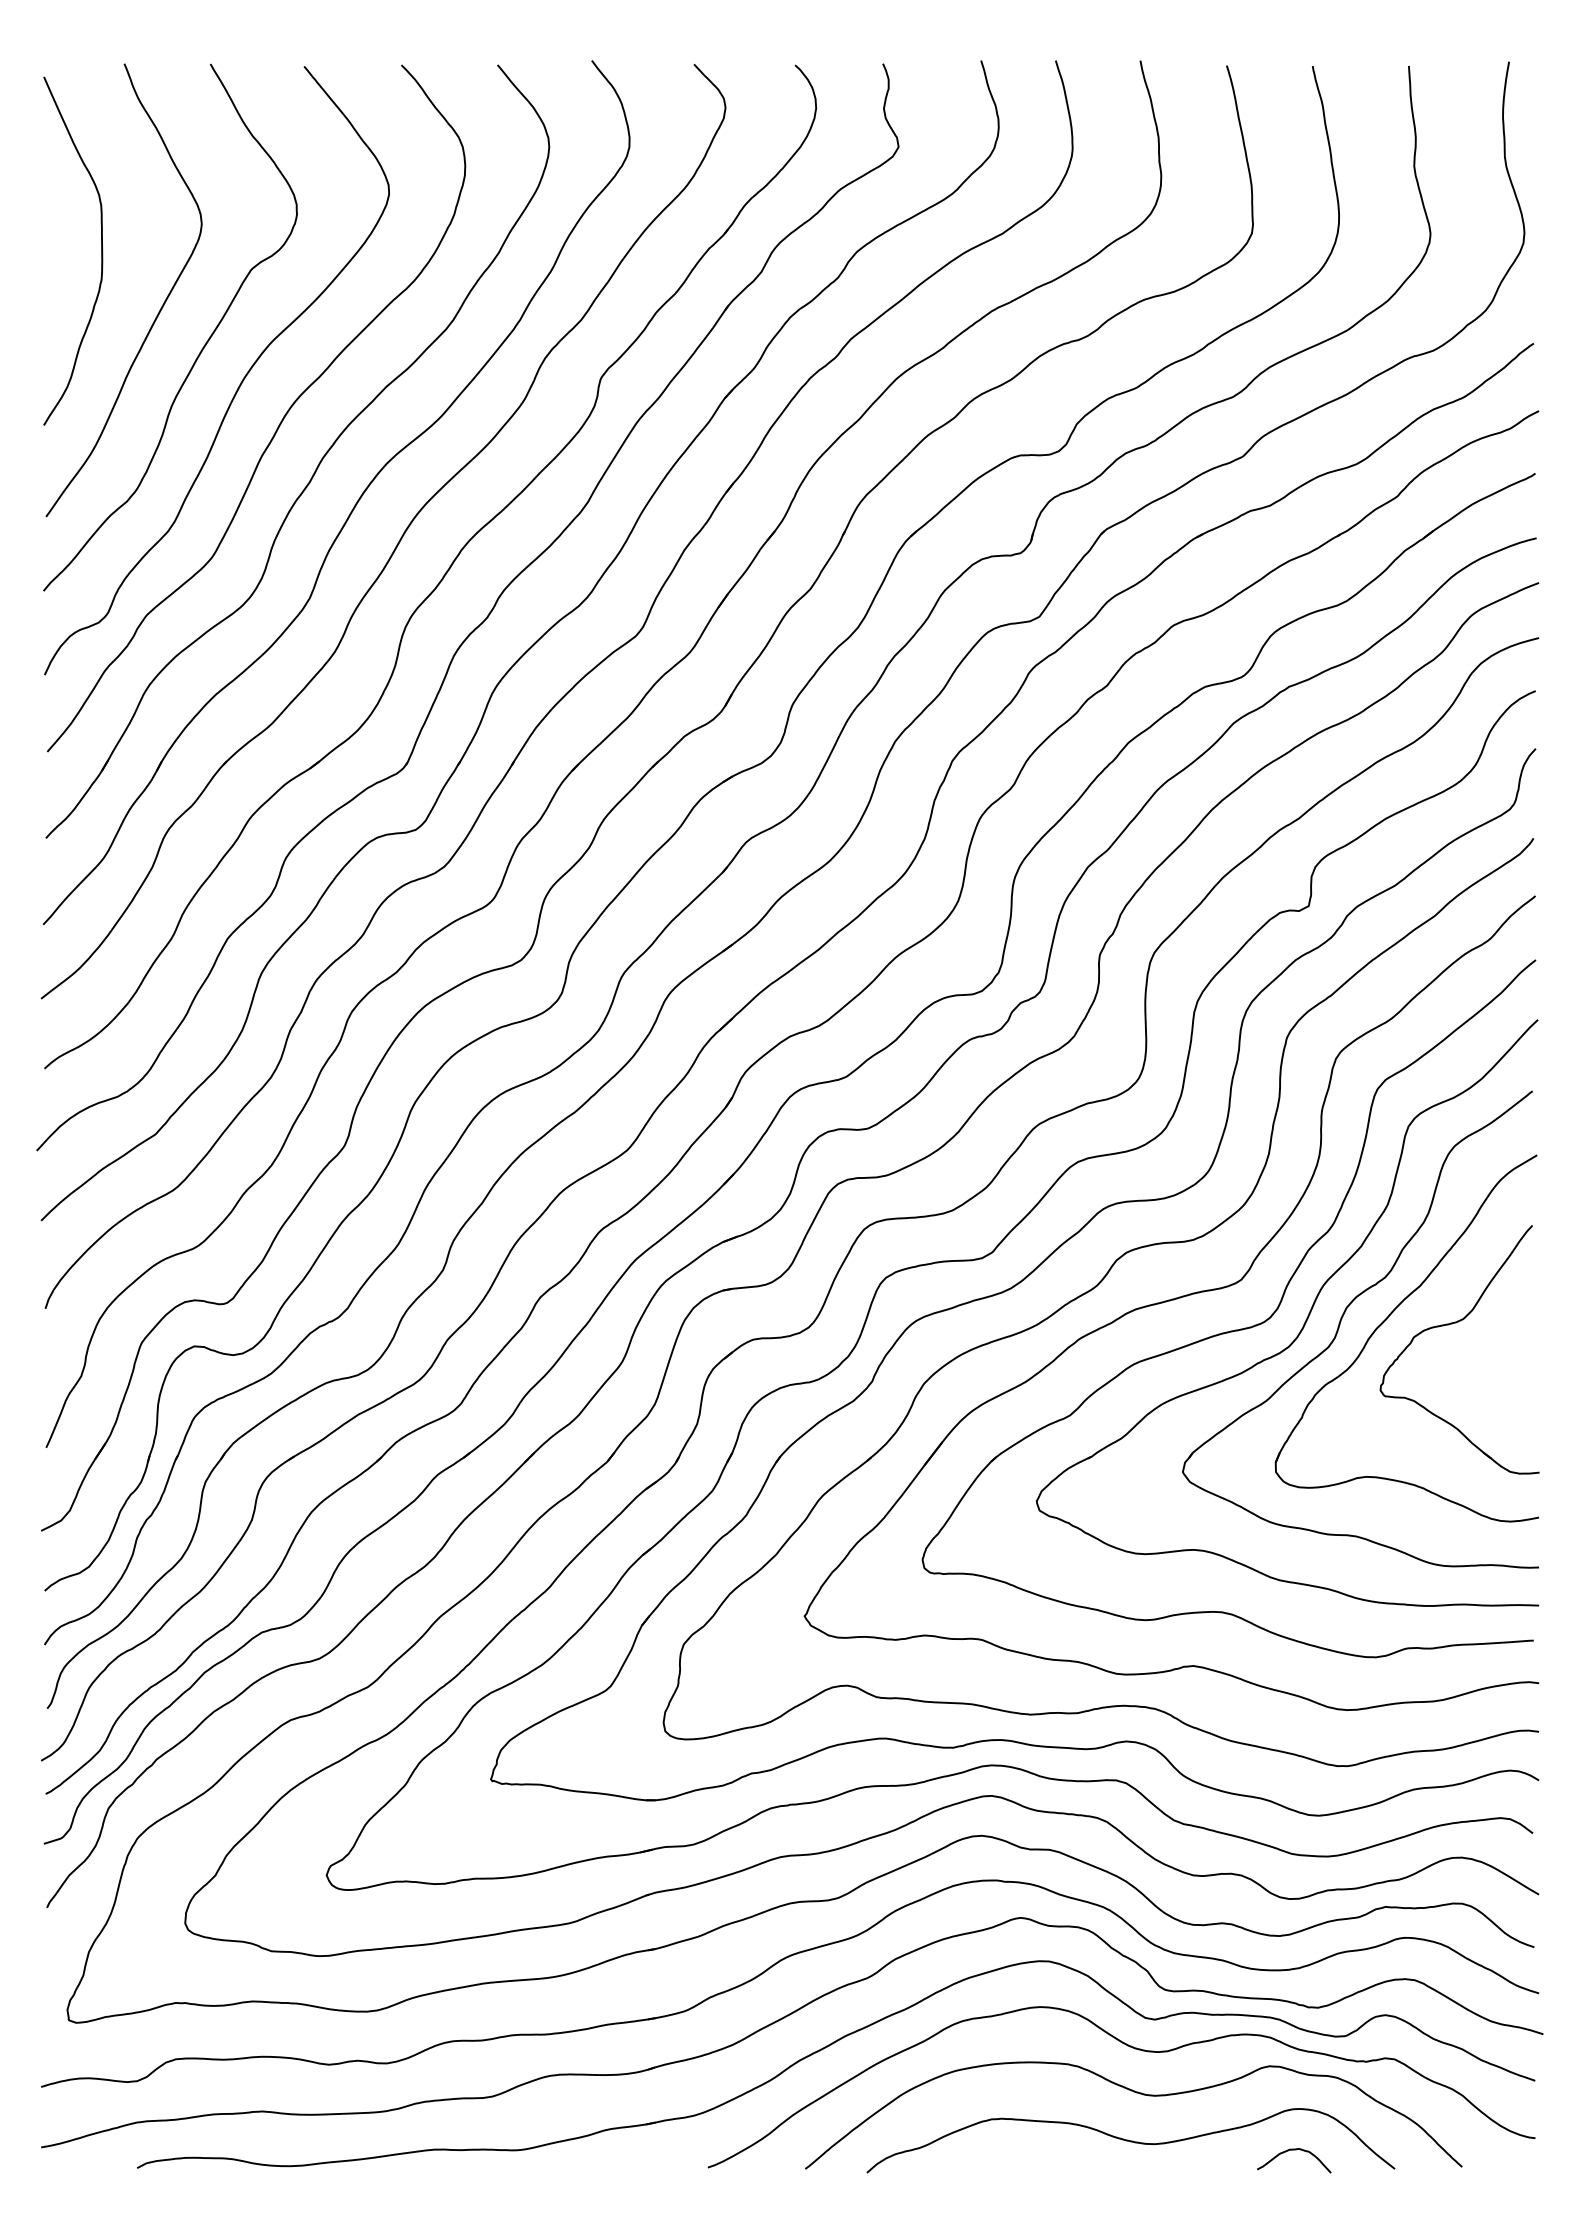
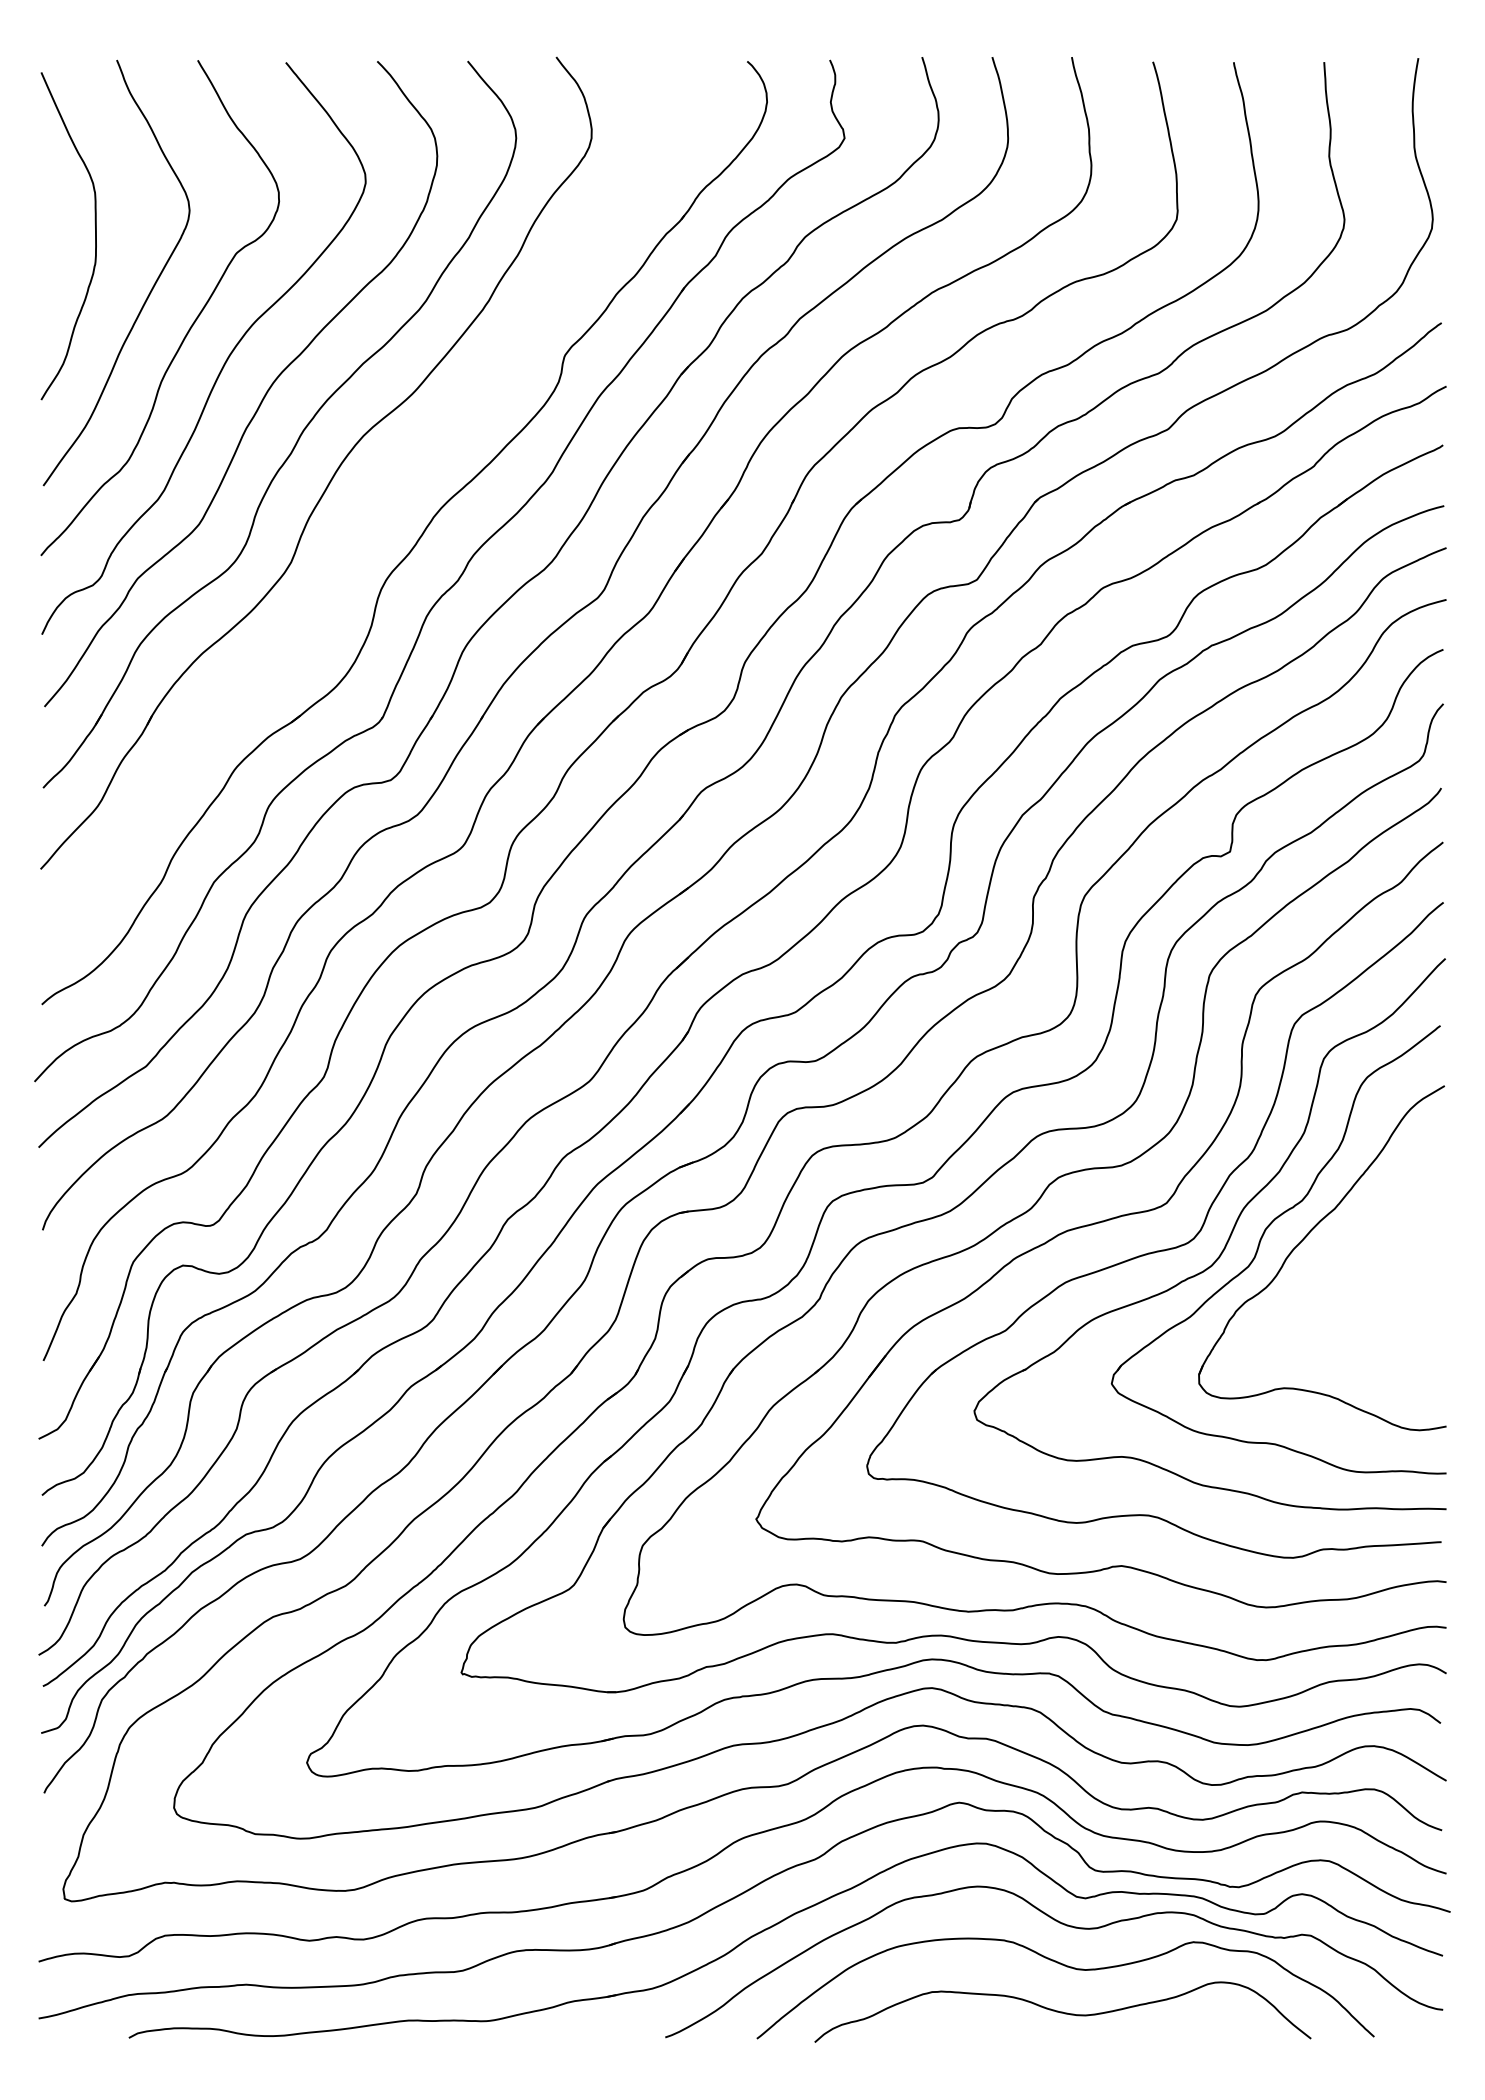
part: (399, 539) -> (375, 507), removed
part: (1452, 1324) -> (1365, 1245), removed
curve: (1294, 2150) -> (1216, 2021), removed

